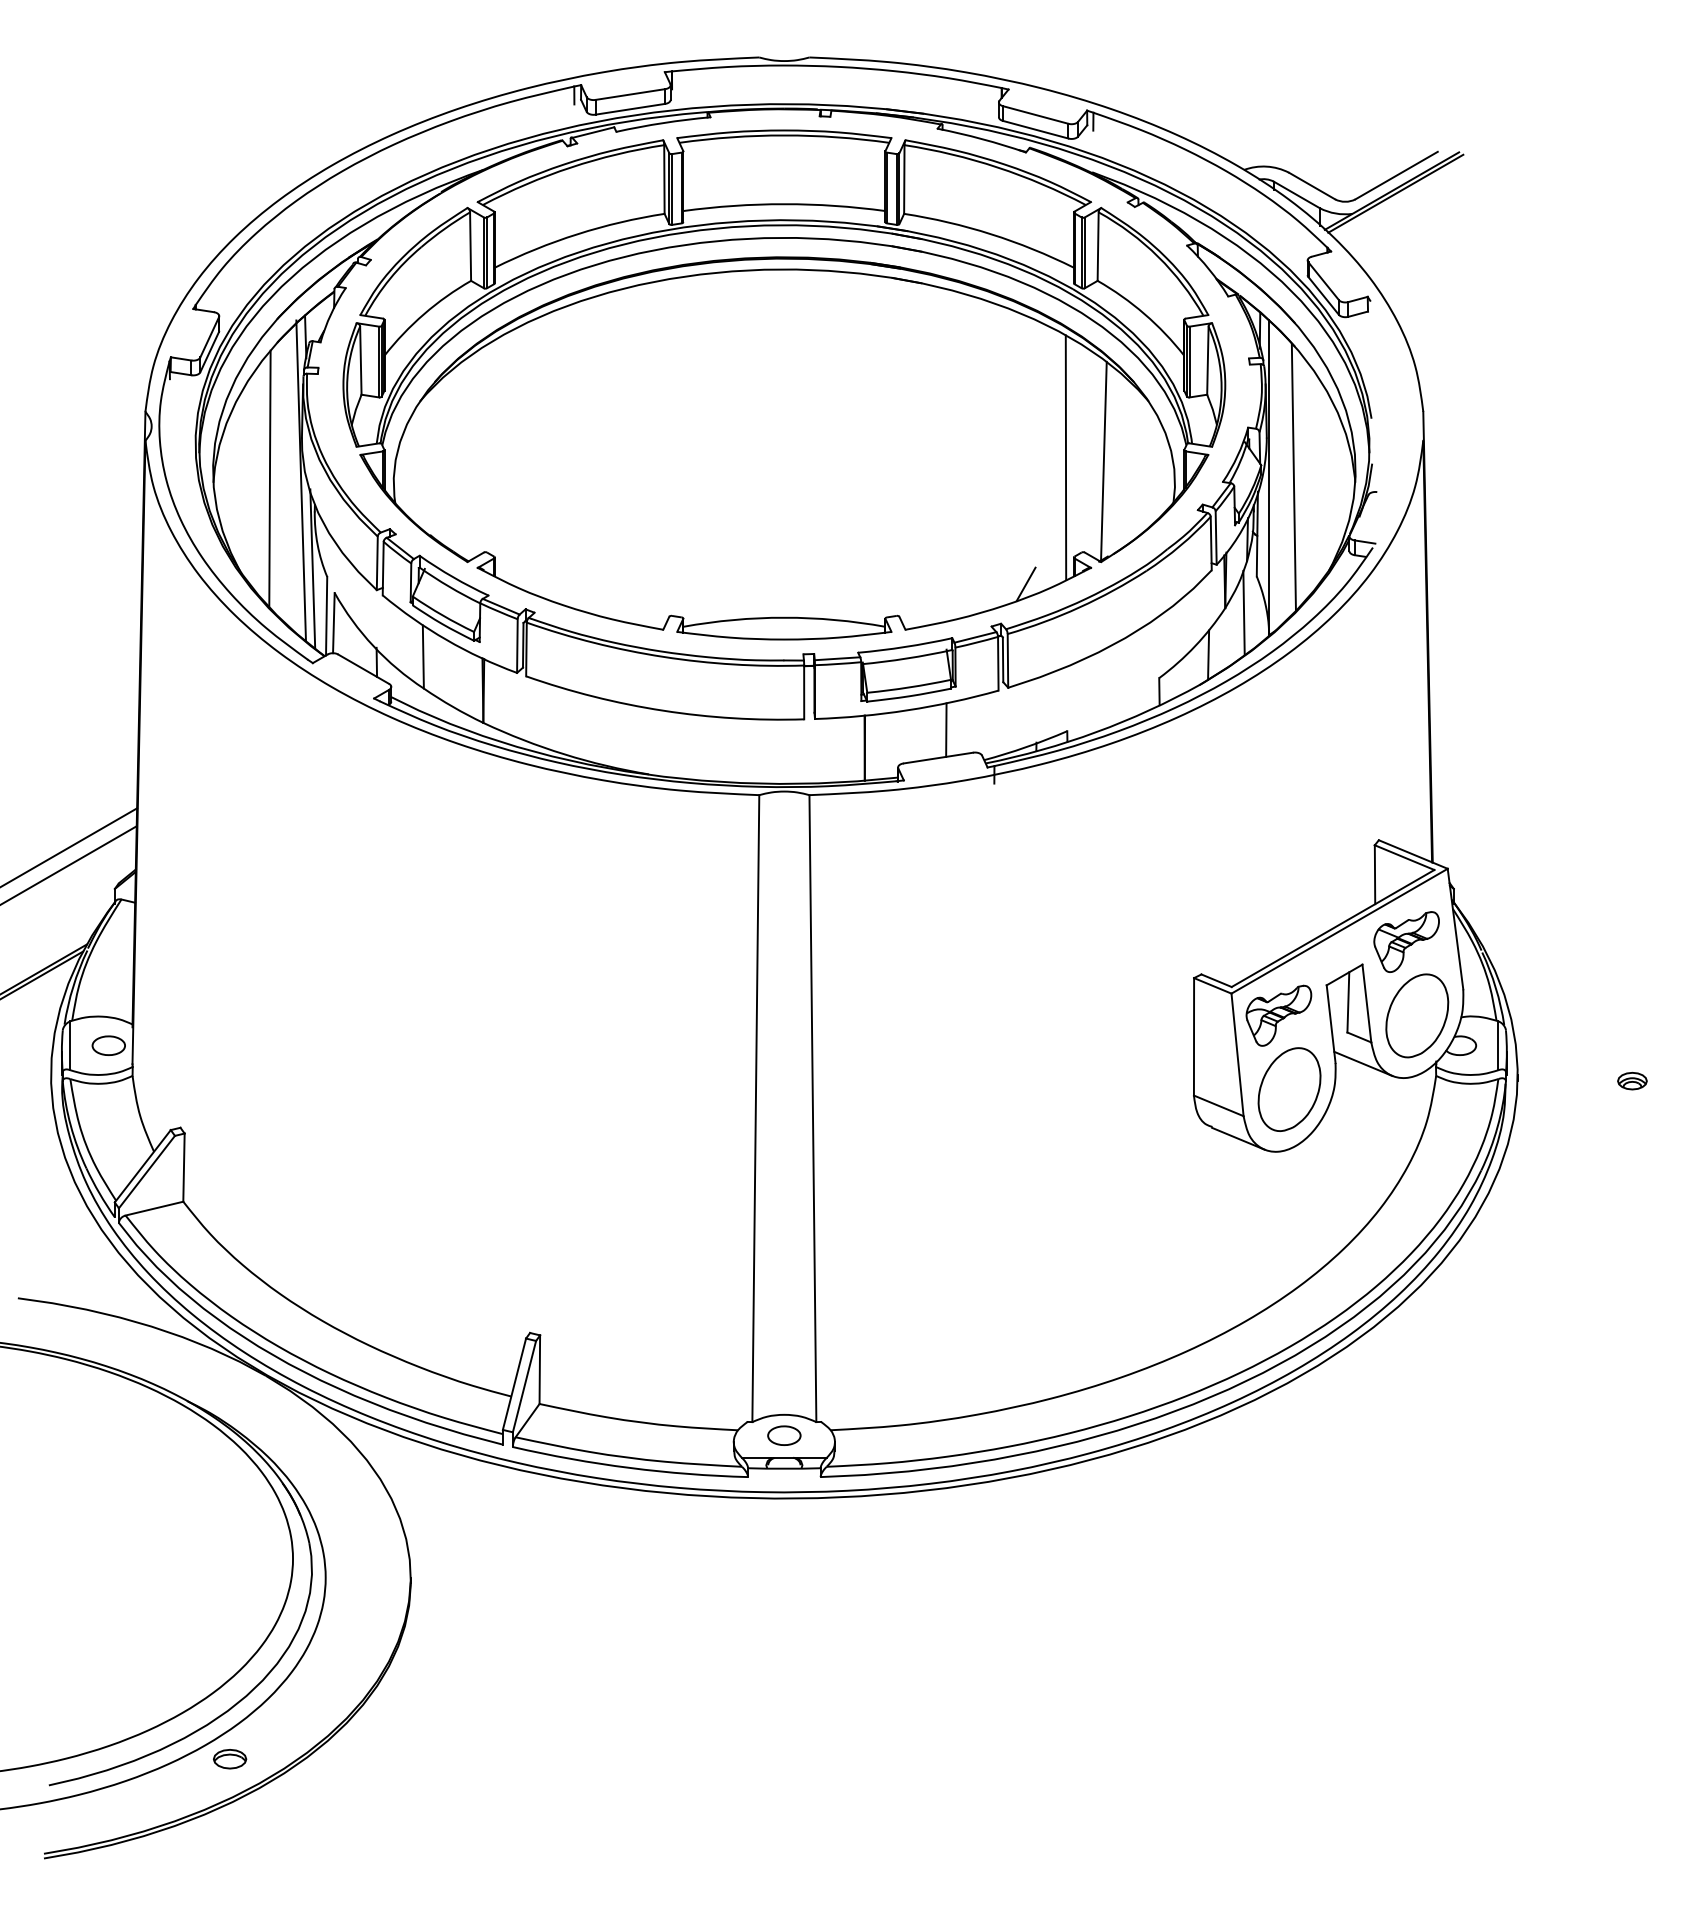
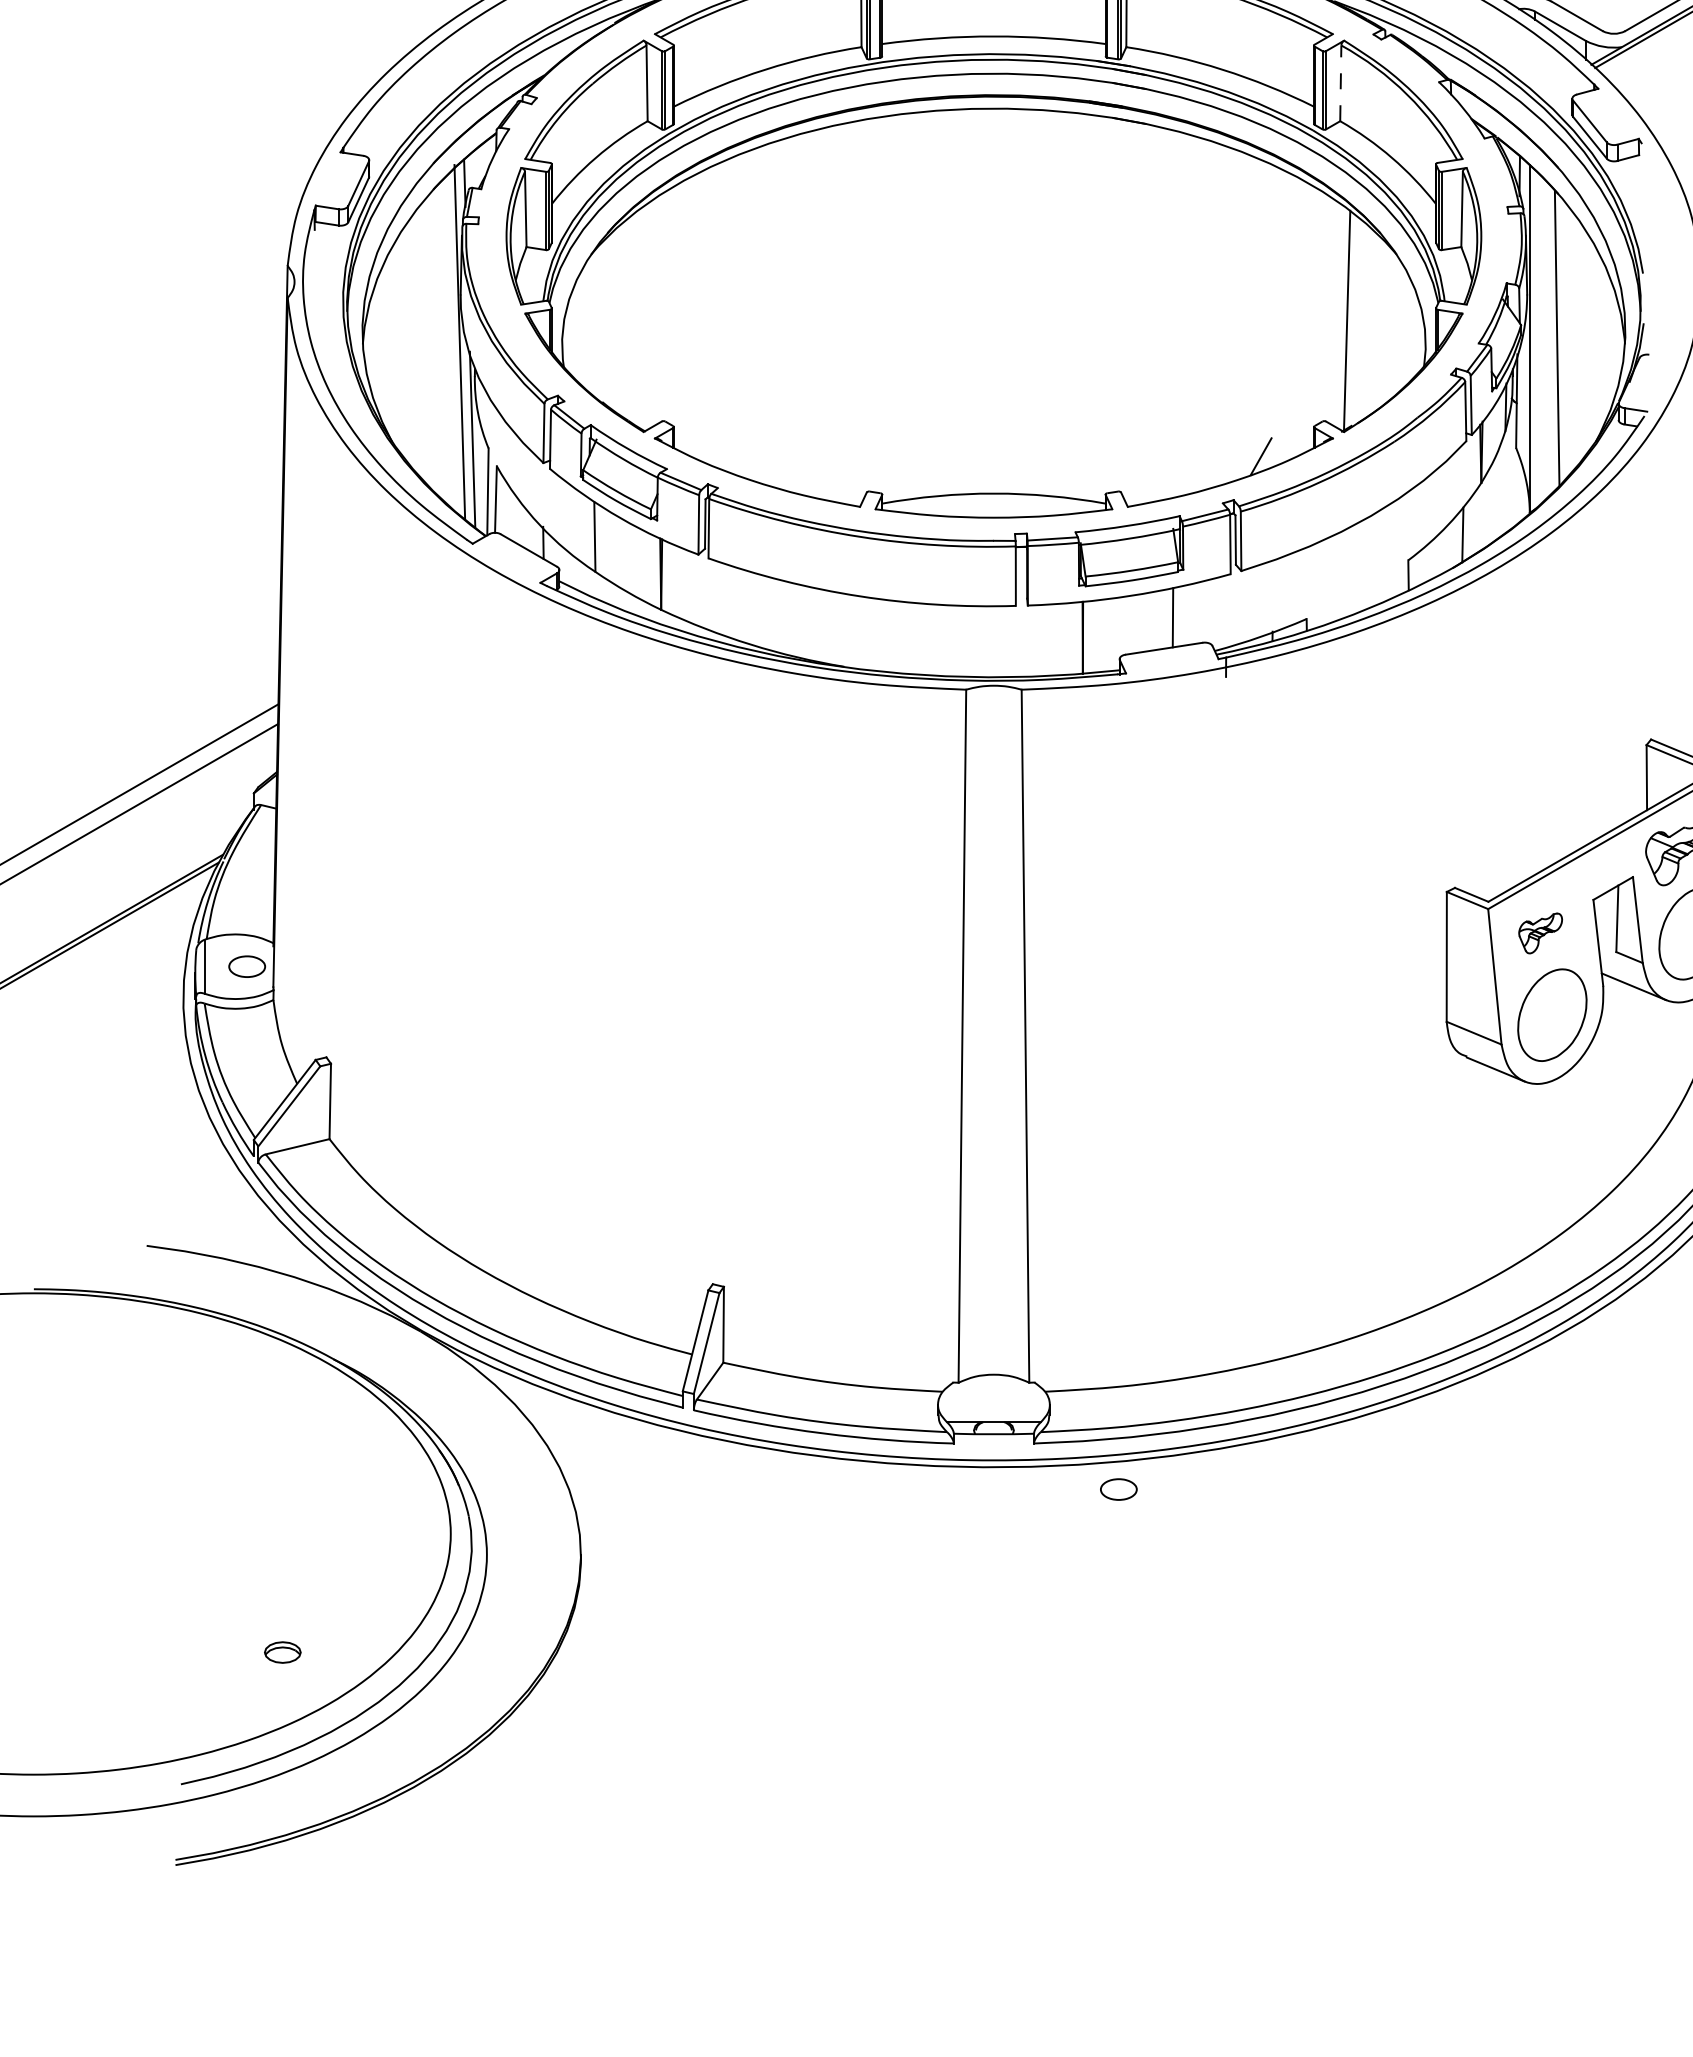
line: (1098, 246) -> (1341, 83), solid -> dashed
line: (1065, 457) -> (1304, 316), removed
line: (269, 477) -> (424, 338), removed
line: (1243, 612) -> (1501, 487), removed
part: (1278, 1015) -> (1540, 933), size x0.6
part: (784, 1435) -> (1118, 1489), moved
part: (230, 1759) -> (283, 1652), moved

